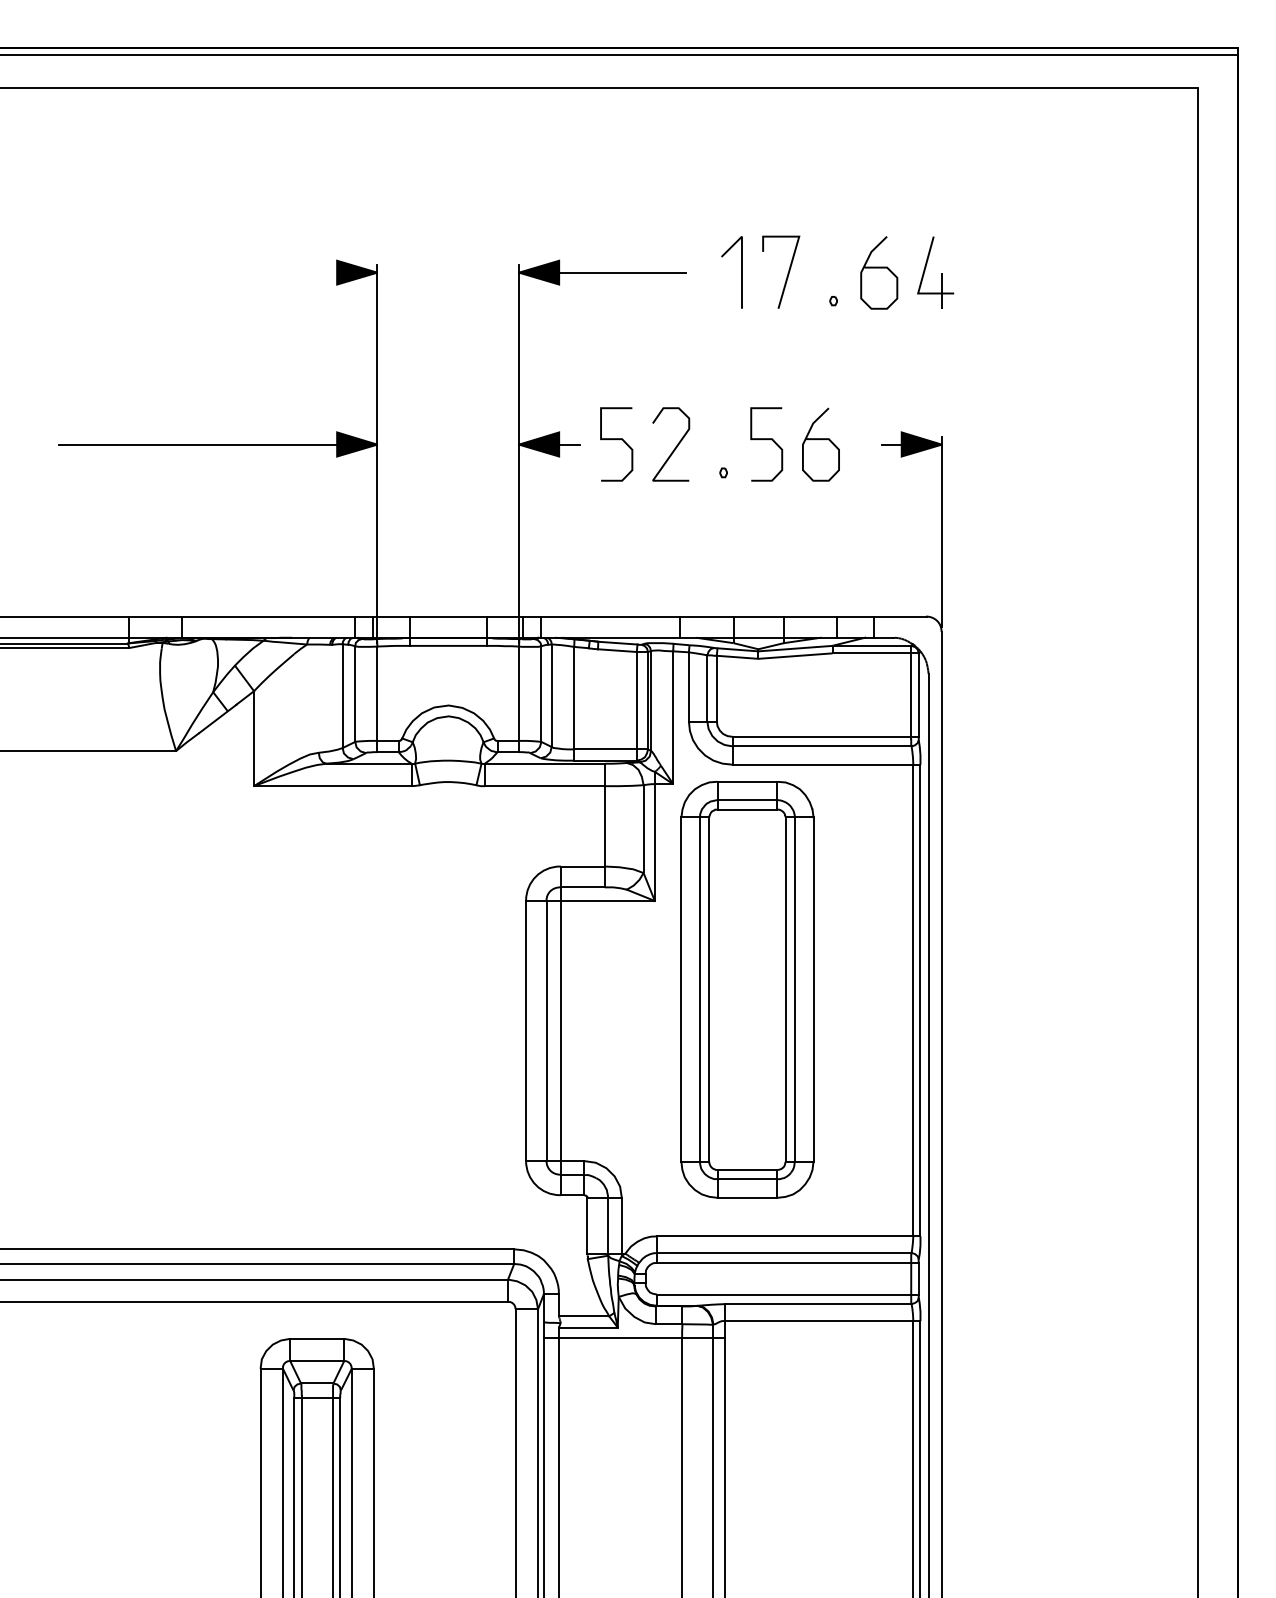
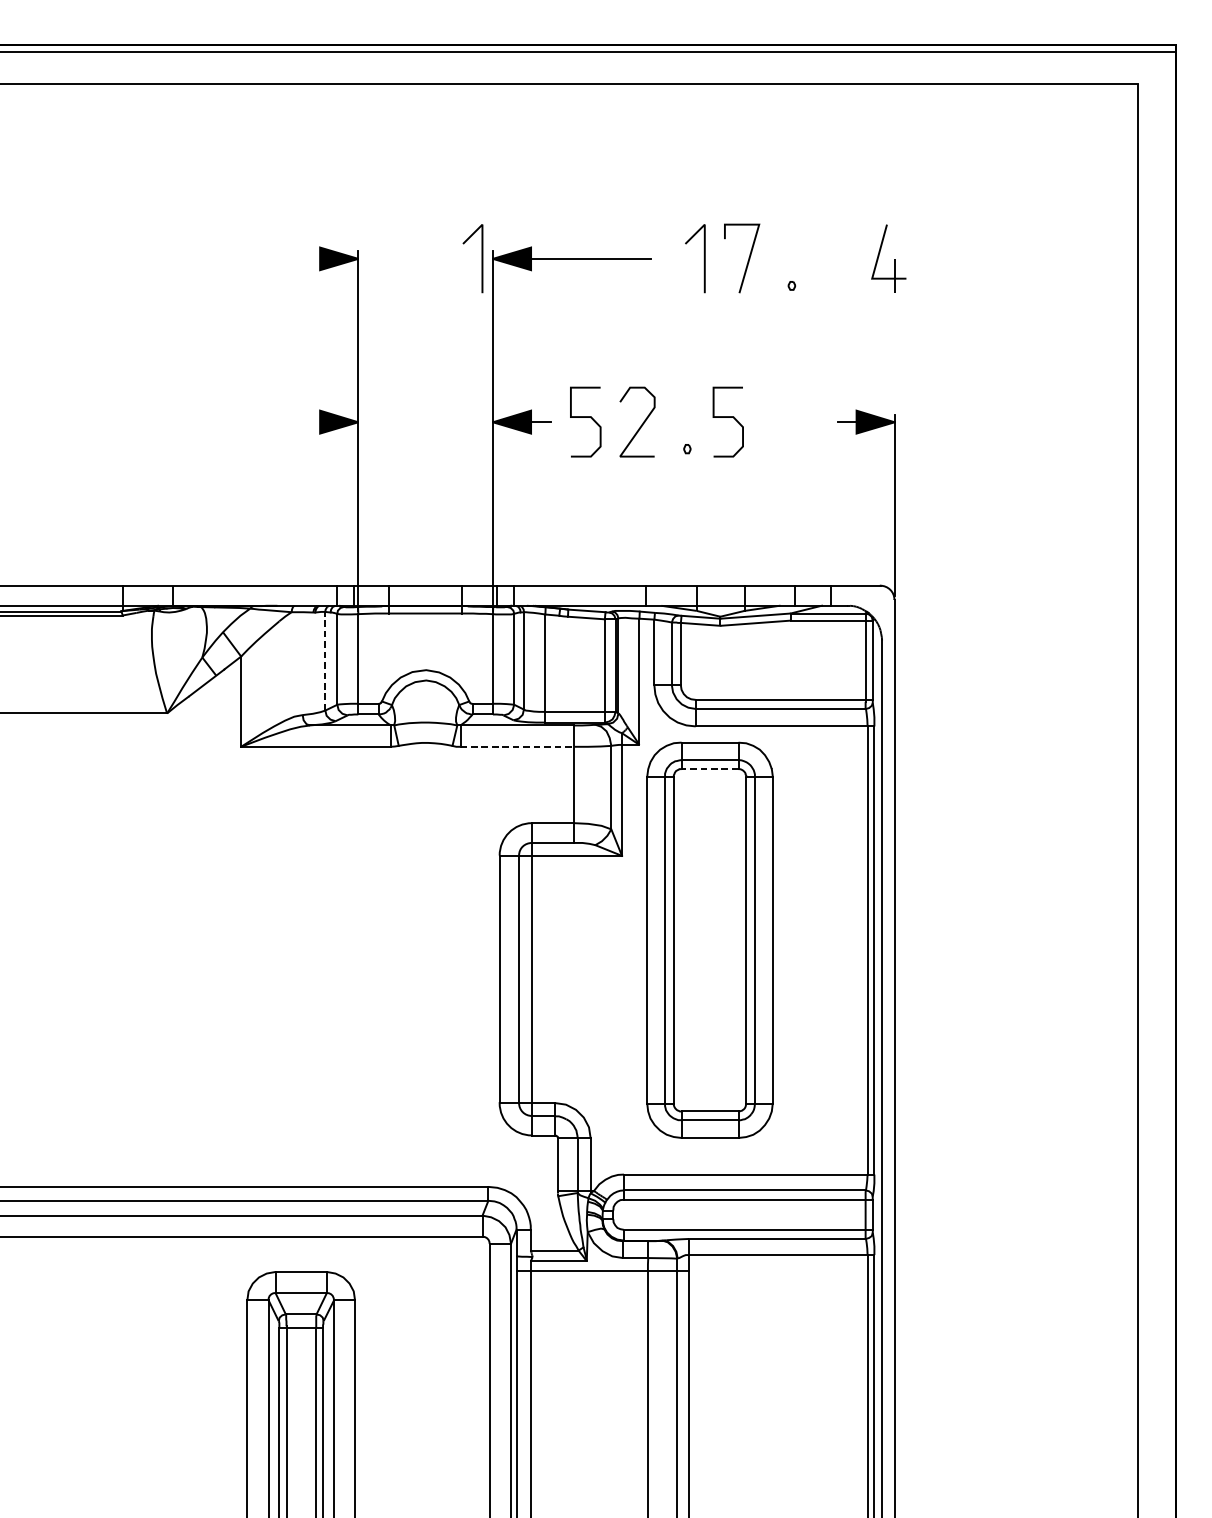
curve: (879, 268) -> (835, 254), removed
line: (507, 272) -> (481, 258), added
curve: (820, 440) -> (779, 418), removed
line: (218, 444) -> (207, 422), removed
line: (342, 696) -> (325, 661), solid -> dashed
line: (544, 786) -> (517, 747), solid -> dashed
line: (747, 809) -> (710, 768), solid -> dashed

